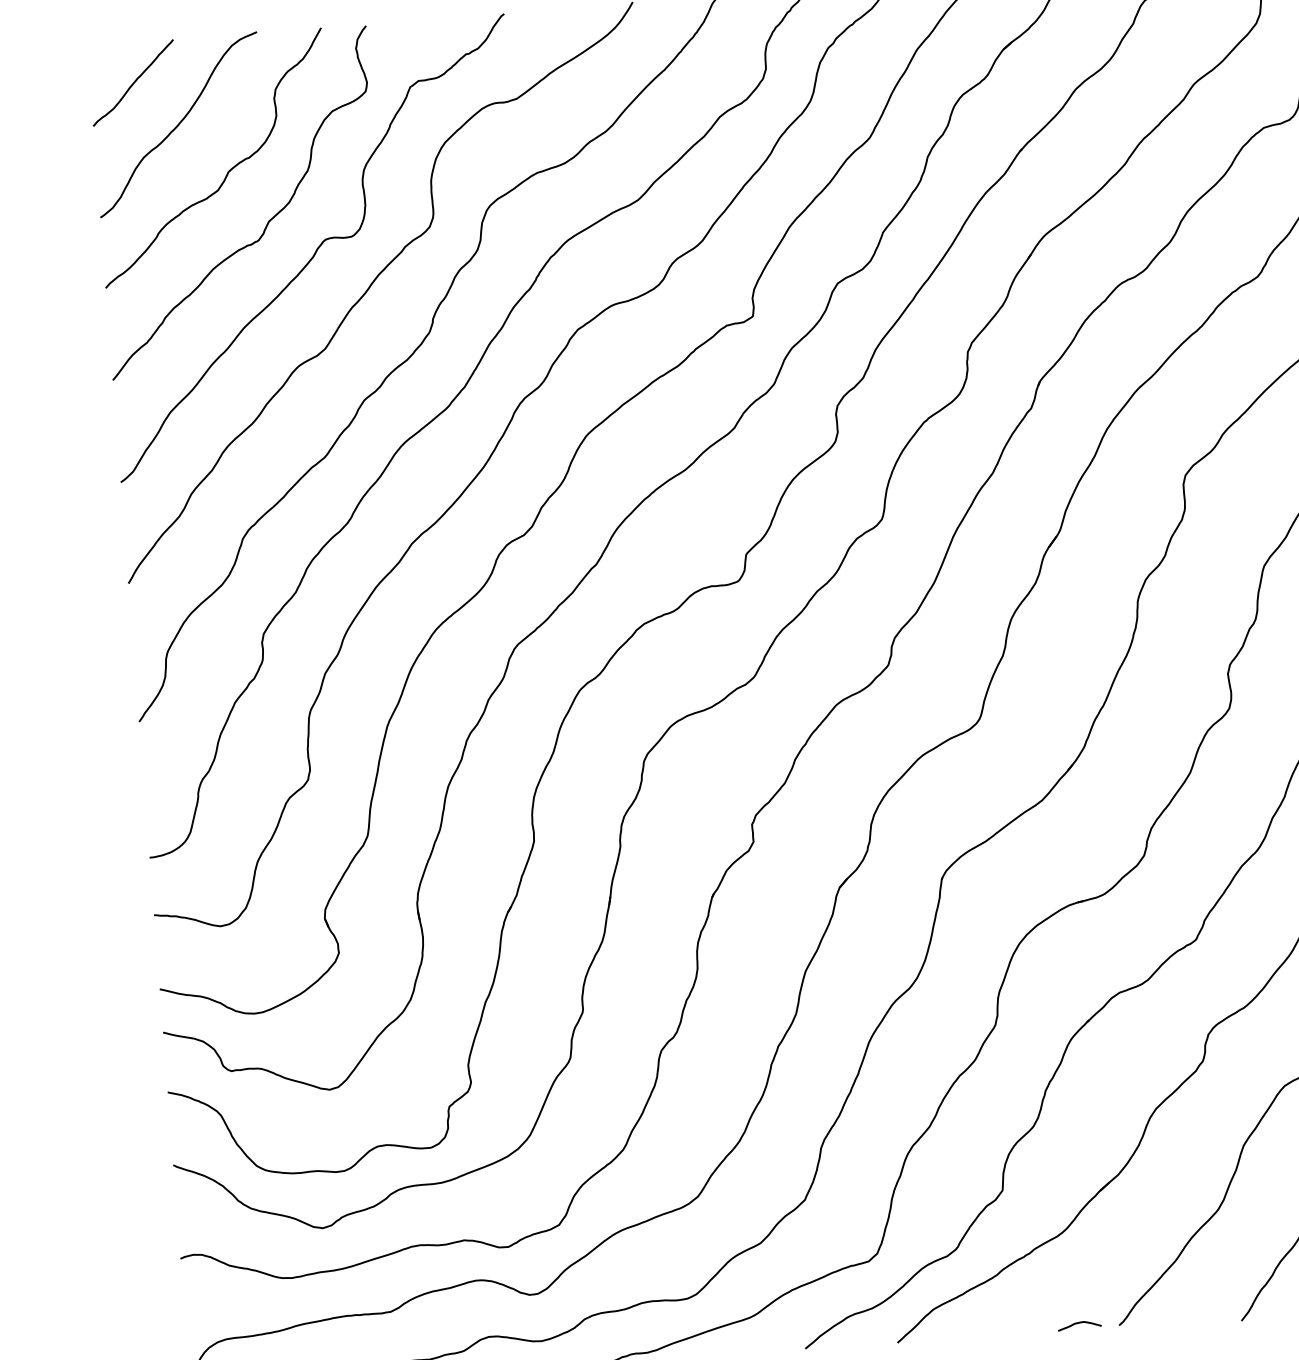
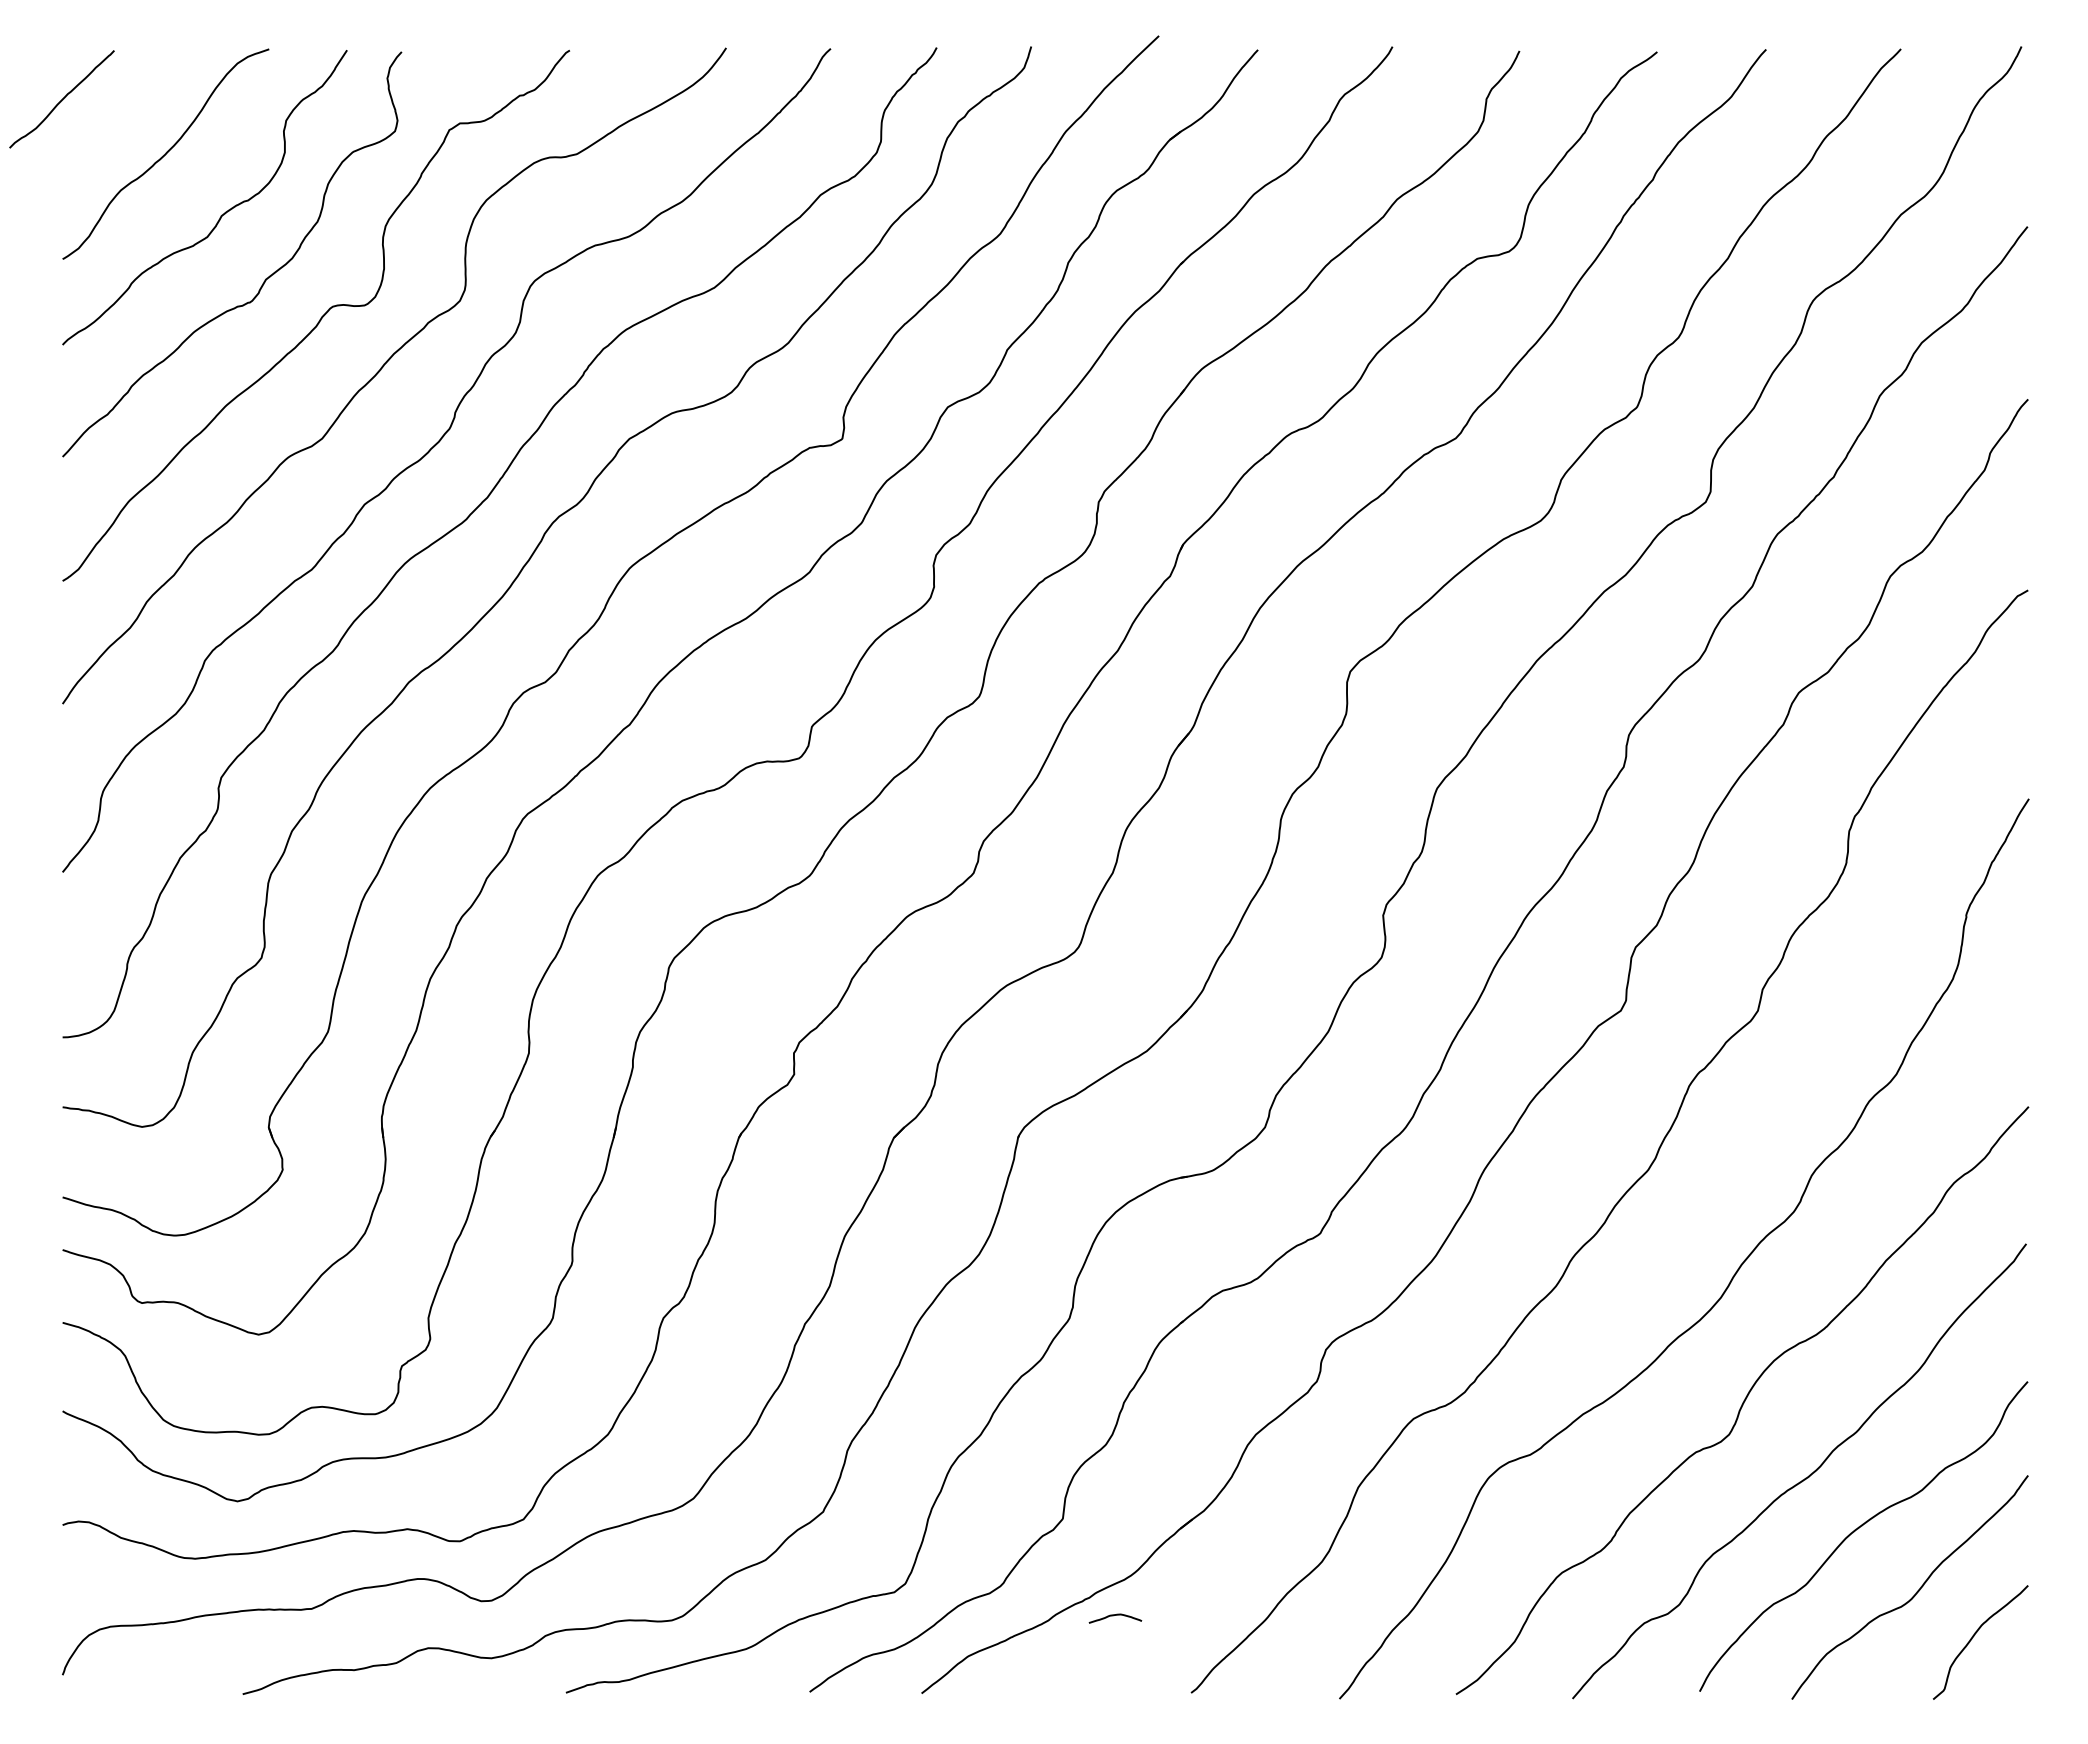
curve: (132, 83) -> (61, 99), moved
curve: (1078, 1324) -> (1113, 1616), moved

